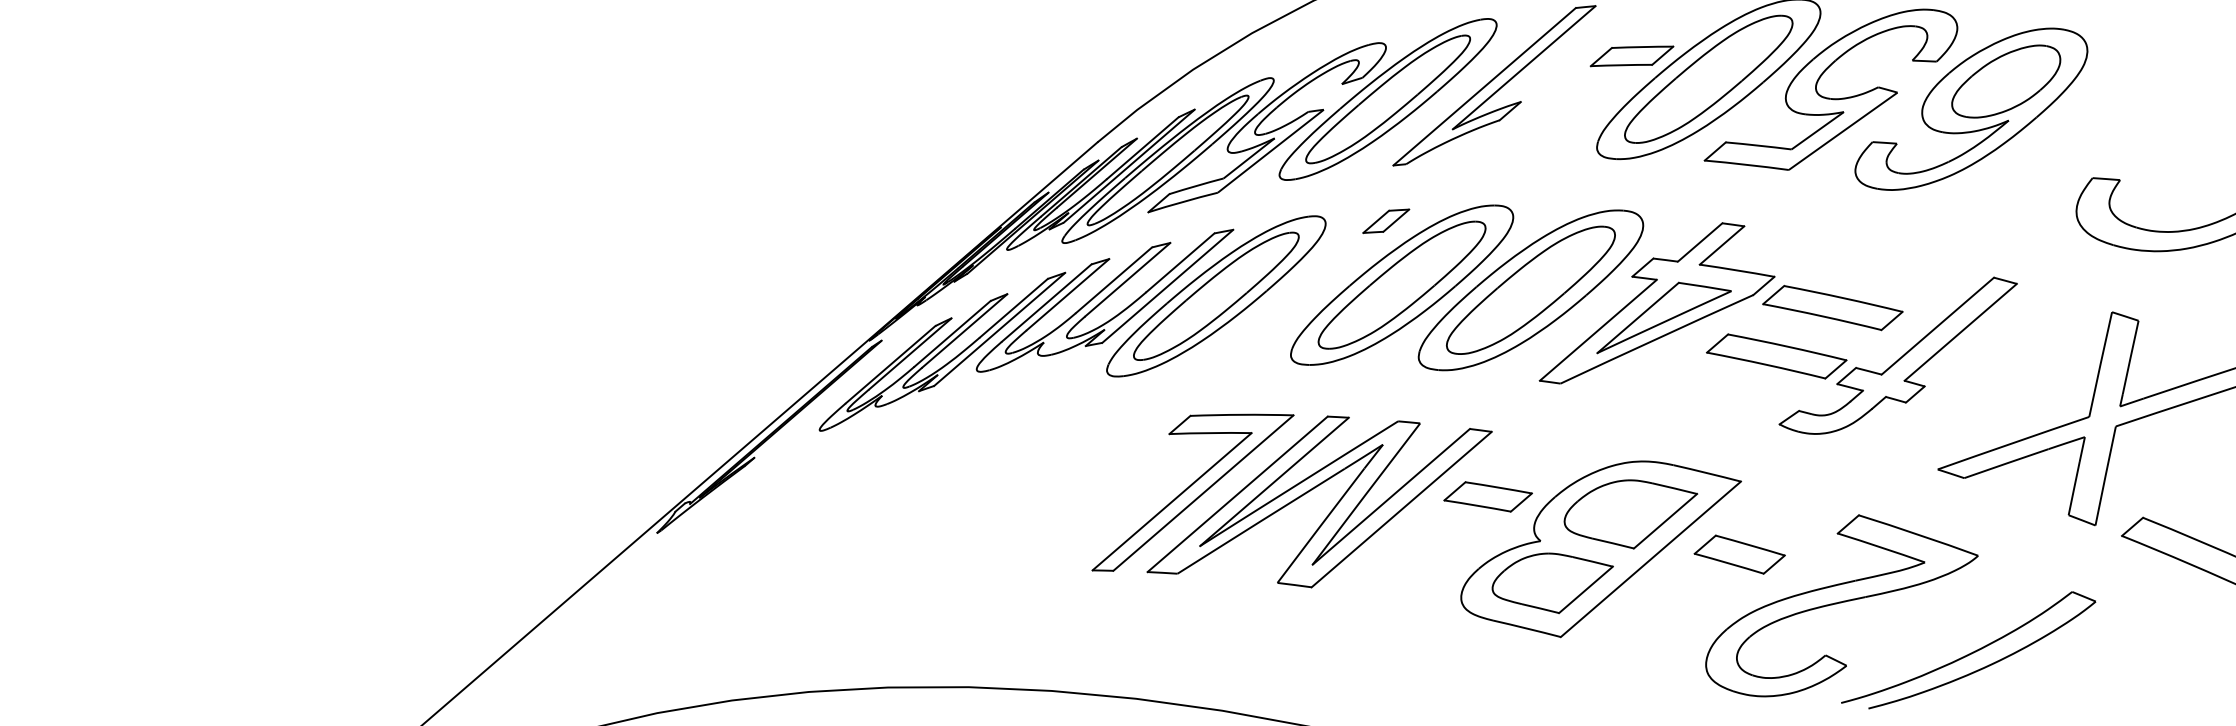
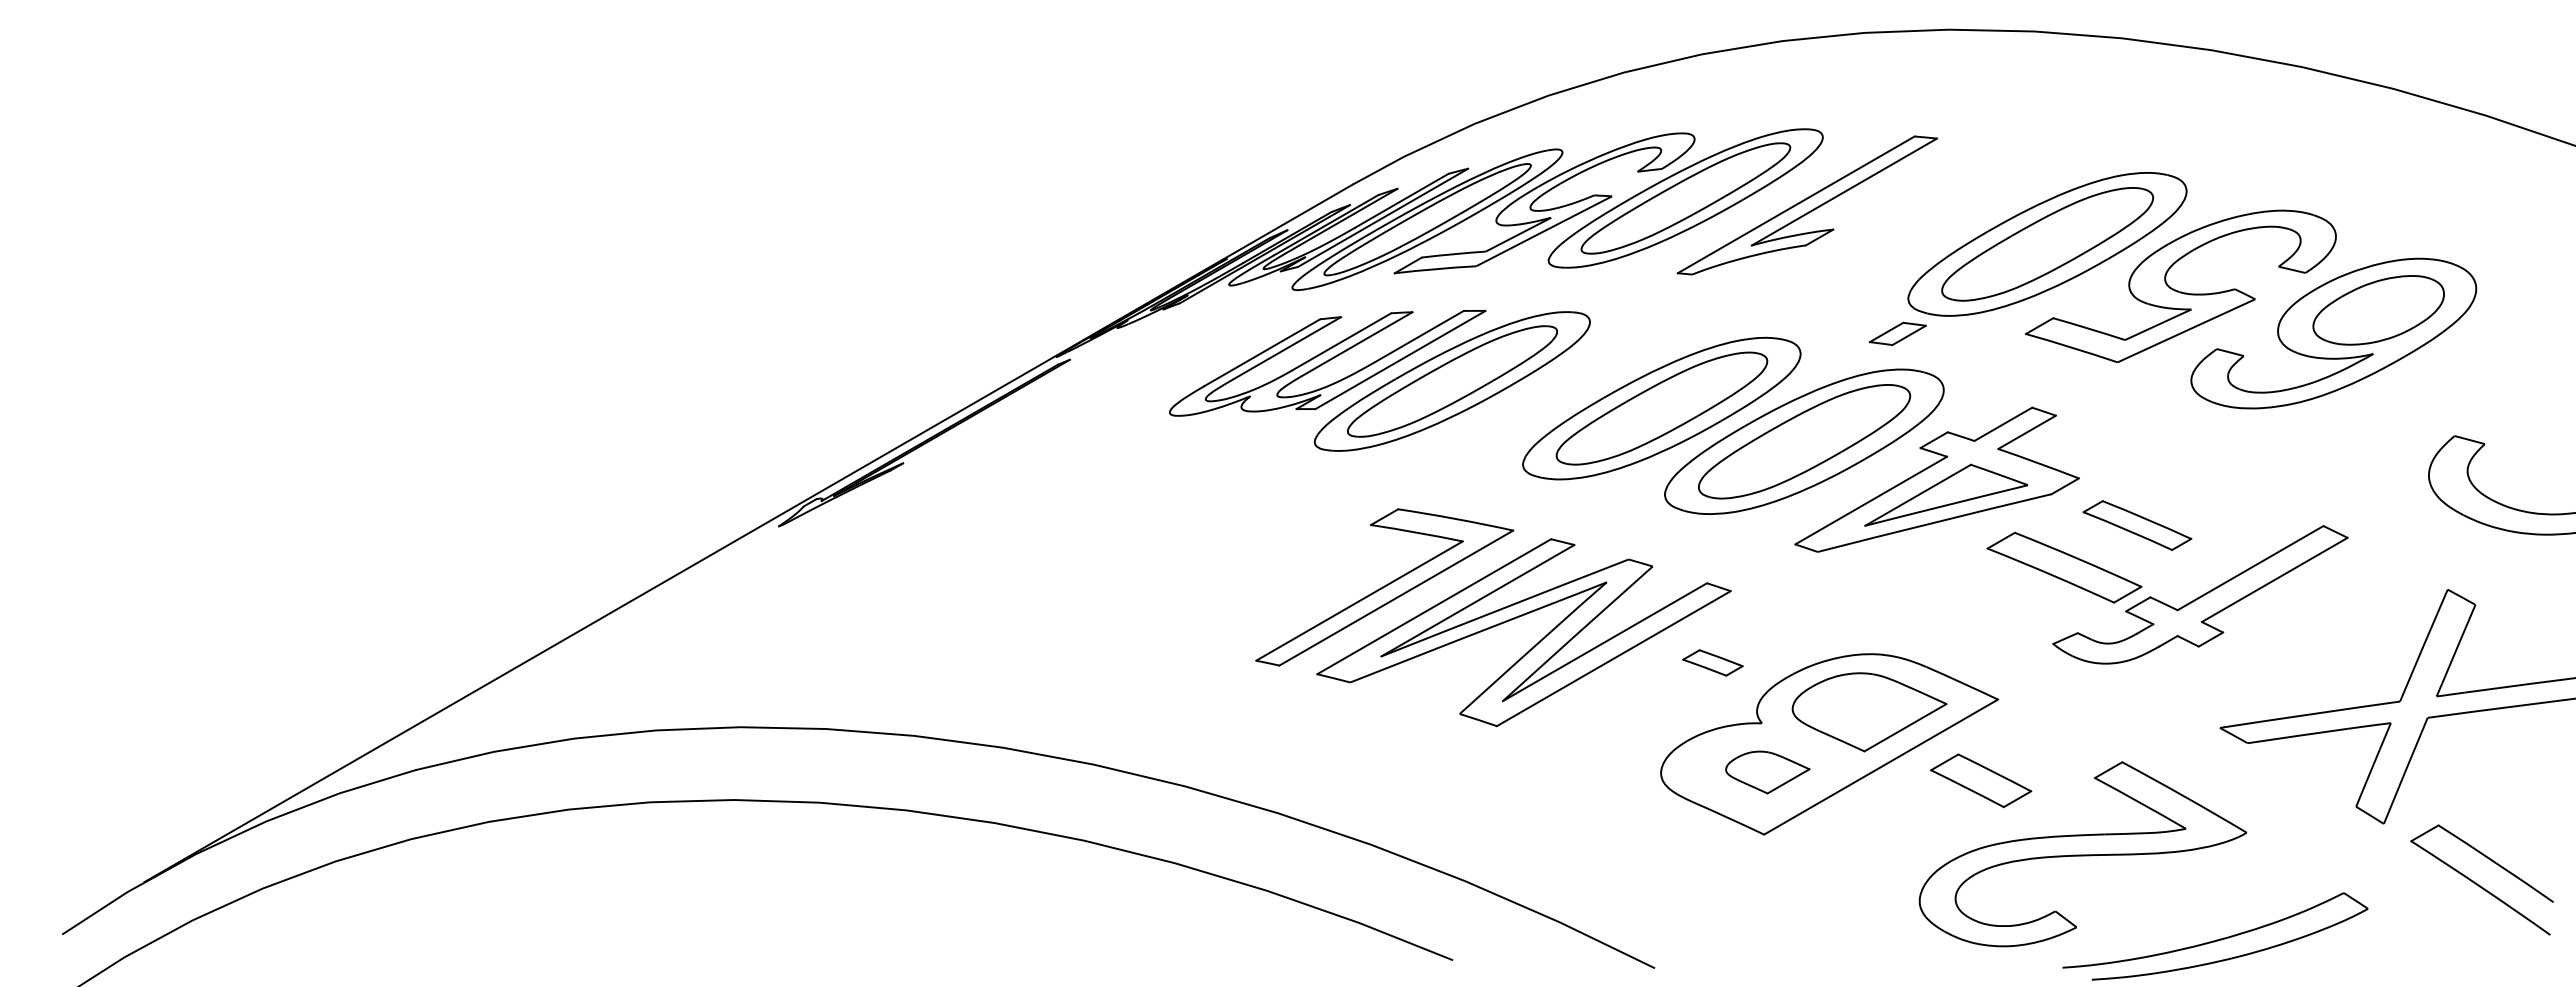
part: (1632, 56) -> (1967, 202), removed
part: (1385, 220) -> (1897, 333), moved
part: (1832, 307) -> (2137, 525), size x0.7
part: (942, 352) -> (1135, 385), removed
part: (1487, 496) -> (1712, 662), size x0.6
part: (1553, 582) -> (1767, 772), size x0.6

